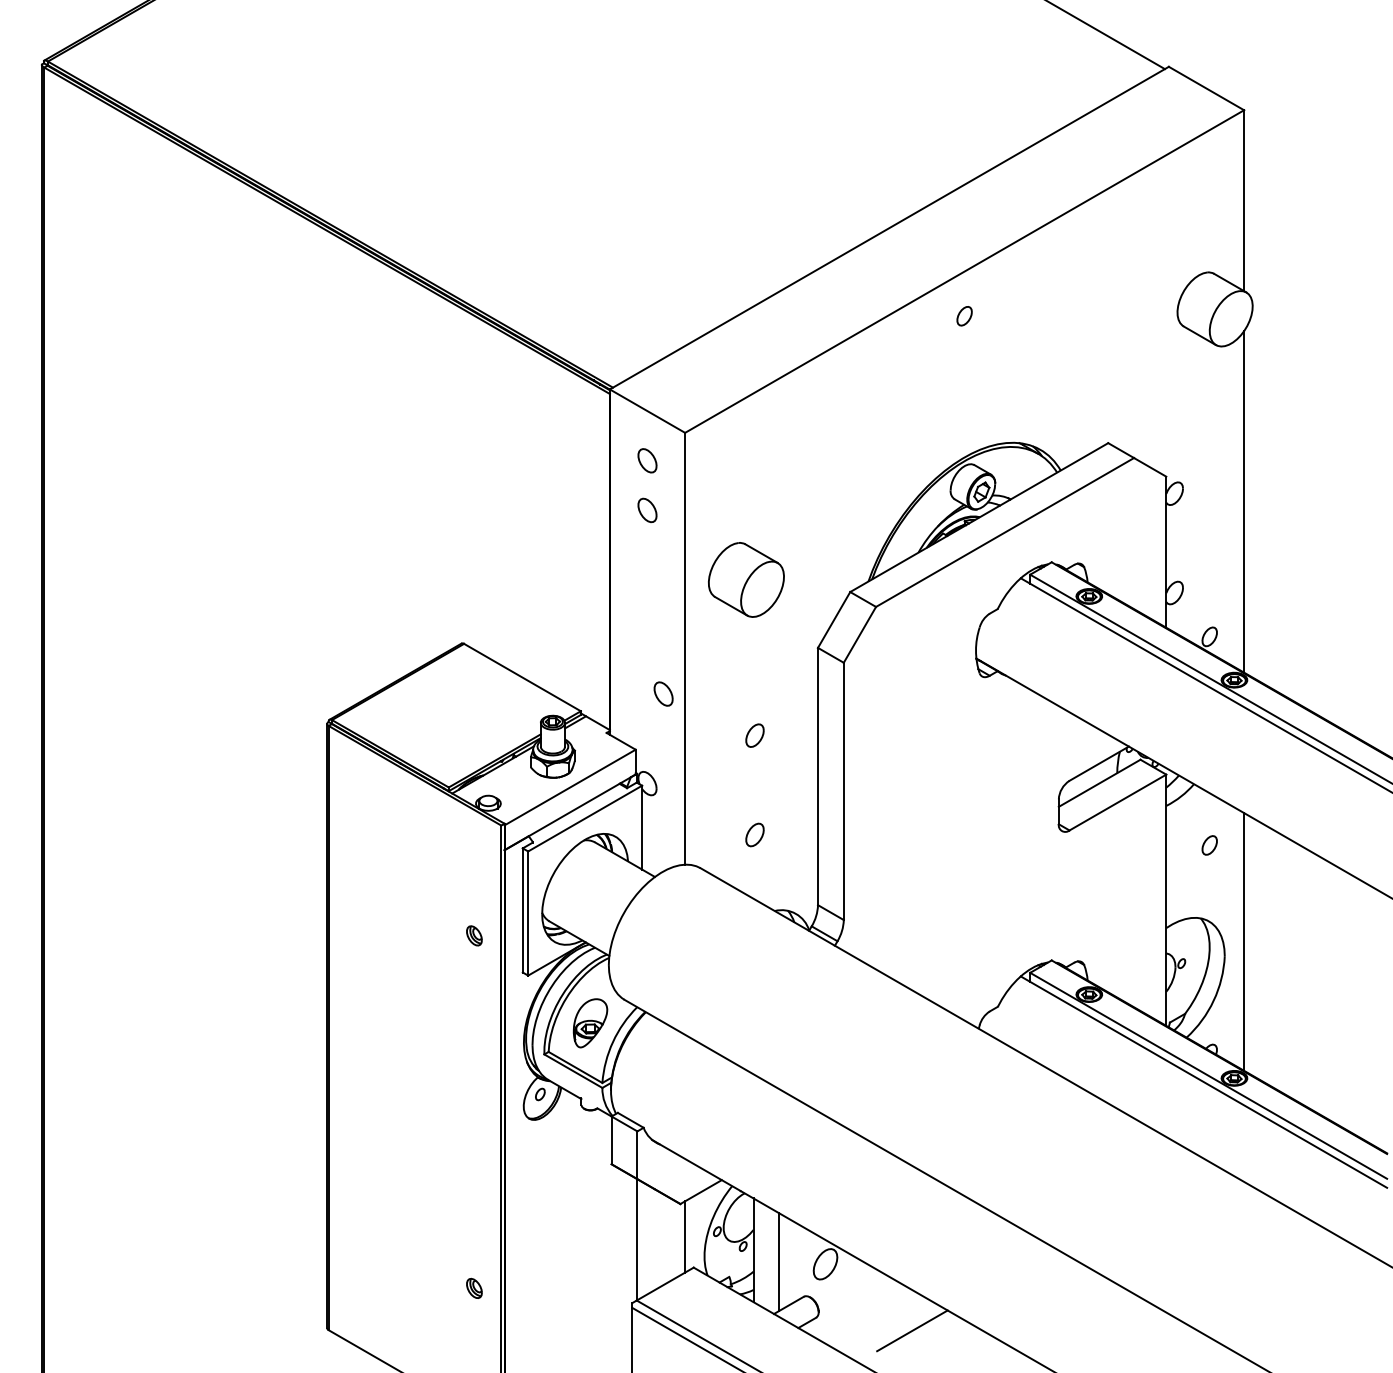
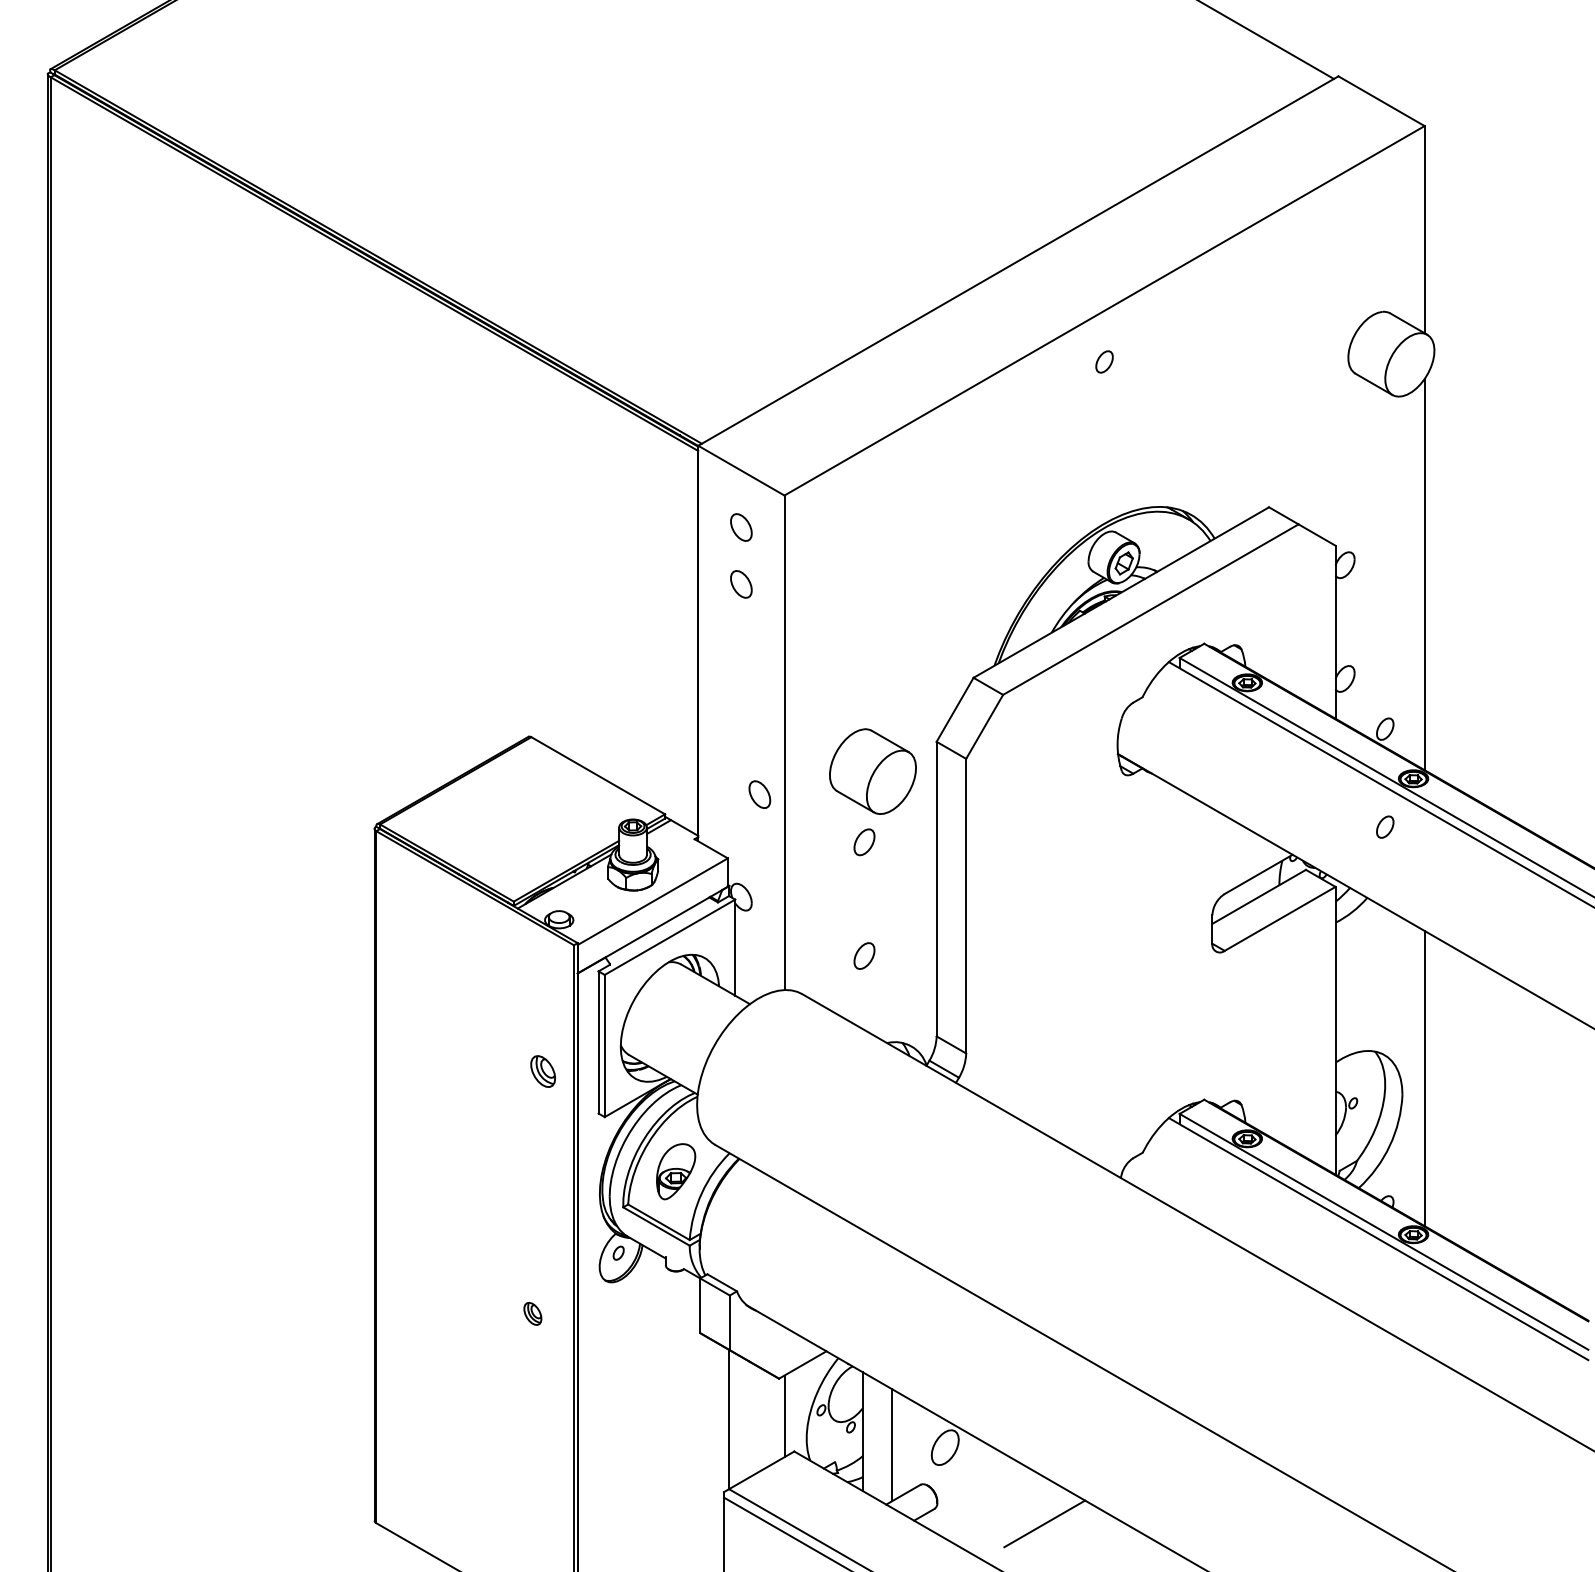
part: (746, 579) -> (873, 771), moved
part: (1209, 845) -> (1384, 827), moved
part: (474, 935) -> (543, 1071), size x1.4
part: (474, 1287) -> (532, 1312), moved

